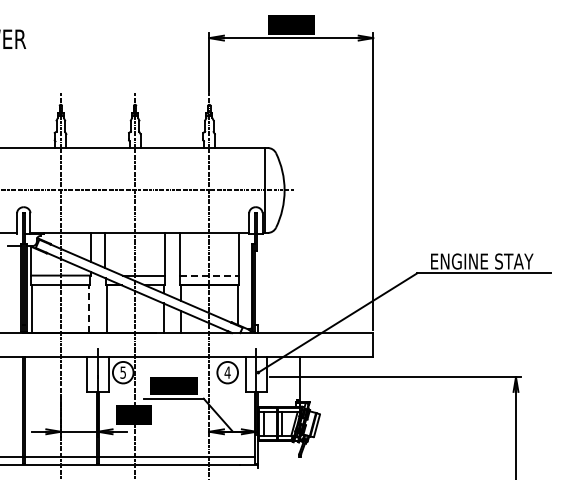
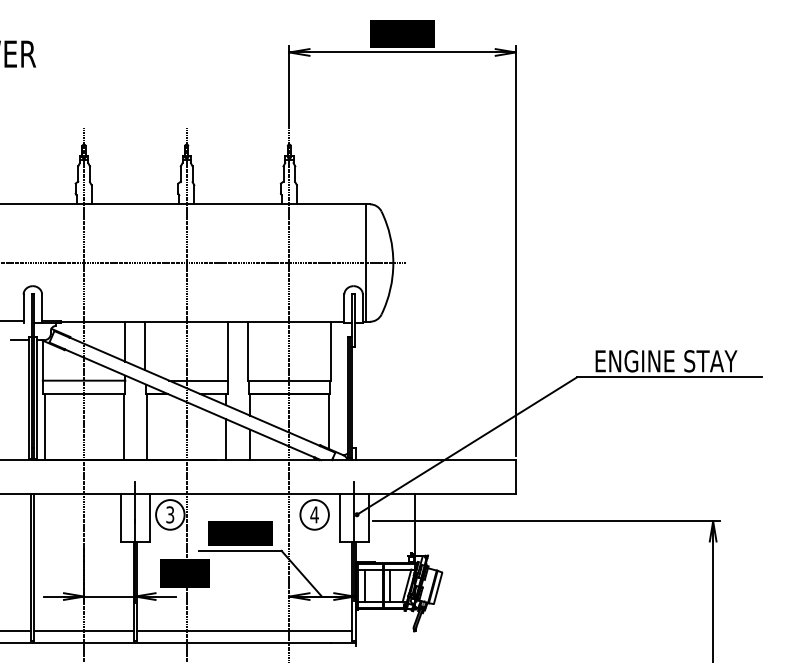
line: (209, 275) -> (289, 380), dashed -> solid
line: (89, 309) -> (123, 427), dashed -> solid
text: (122, 371) -> (169, 513), 5 -> 3

